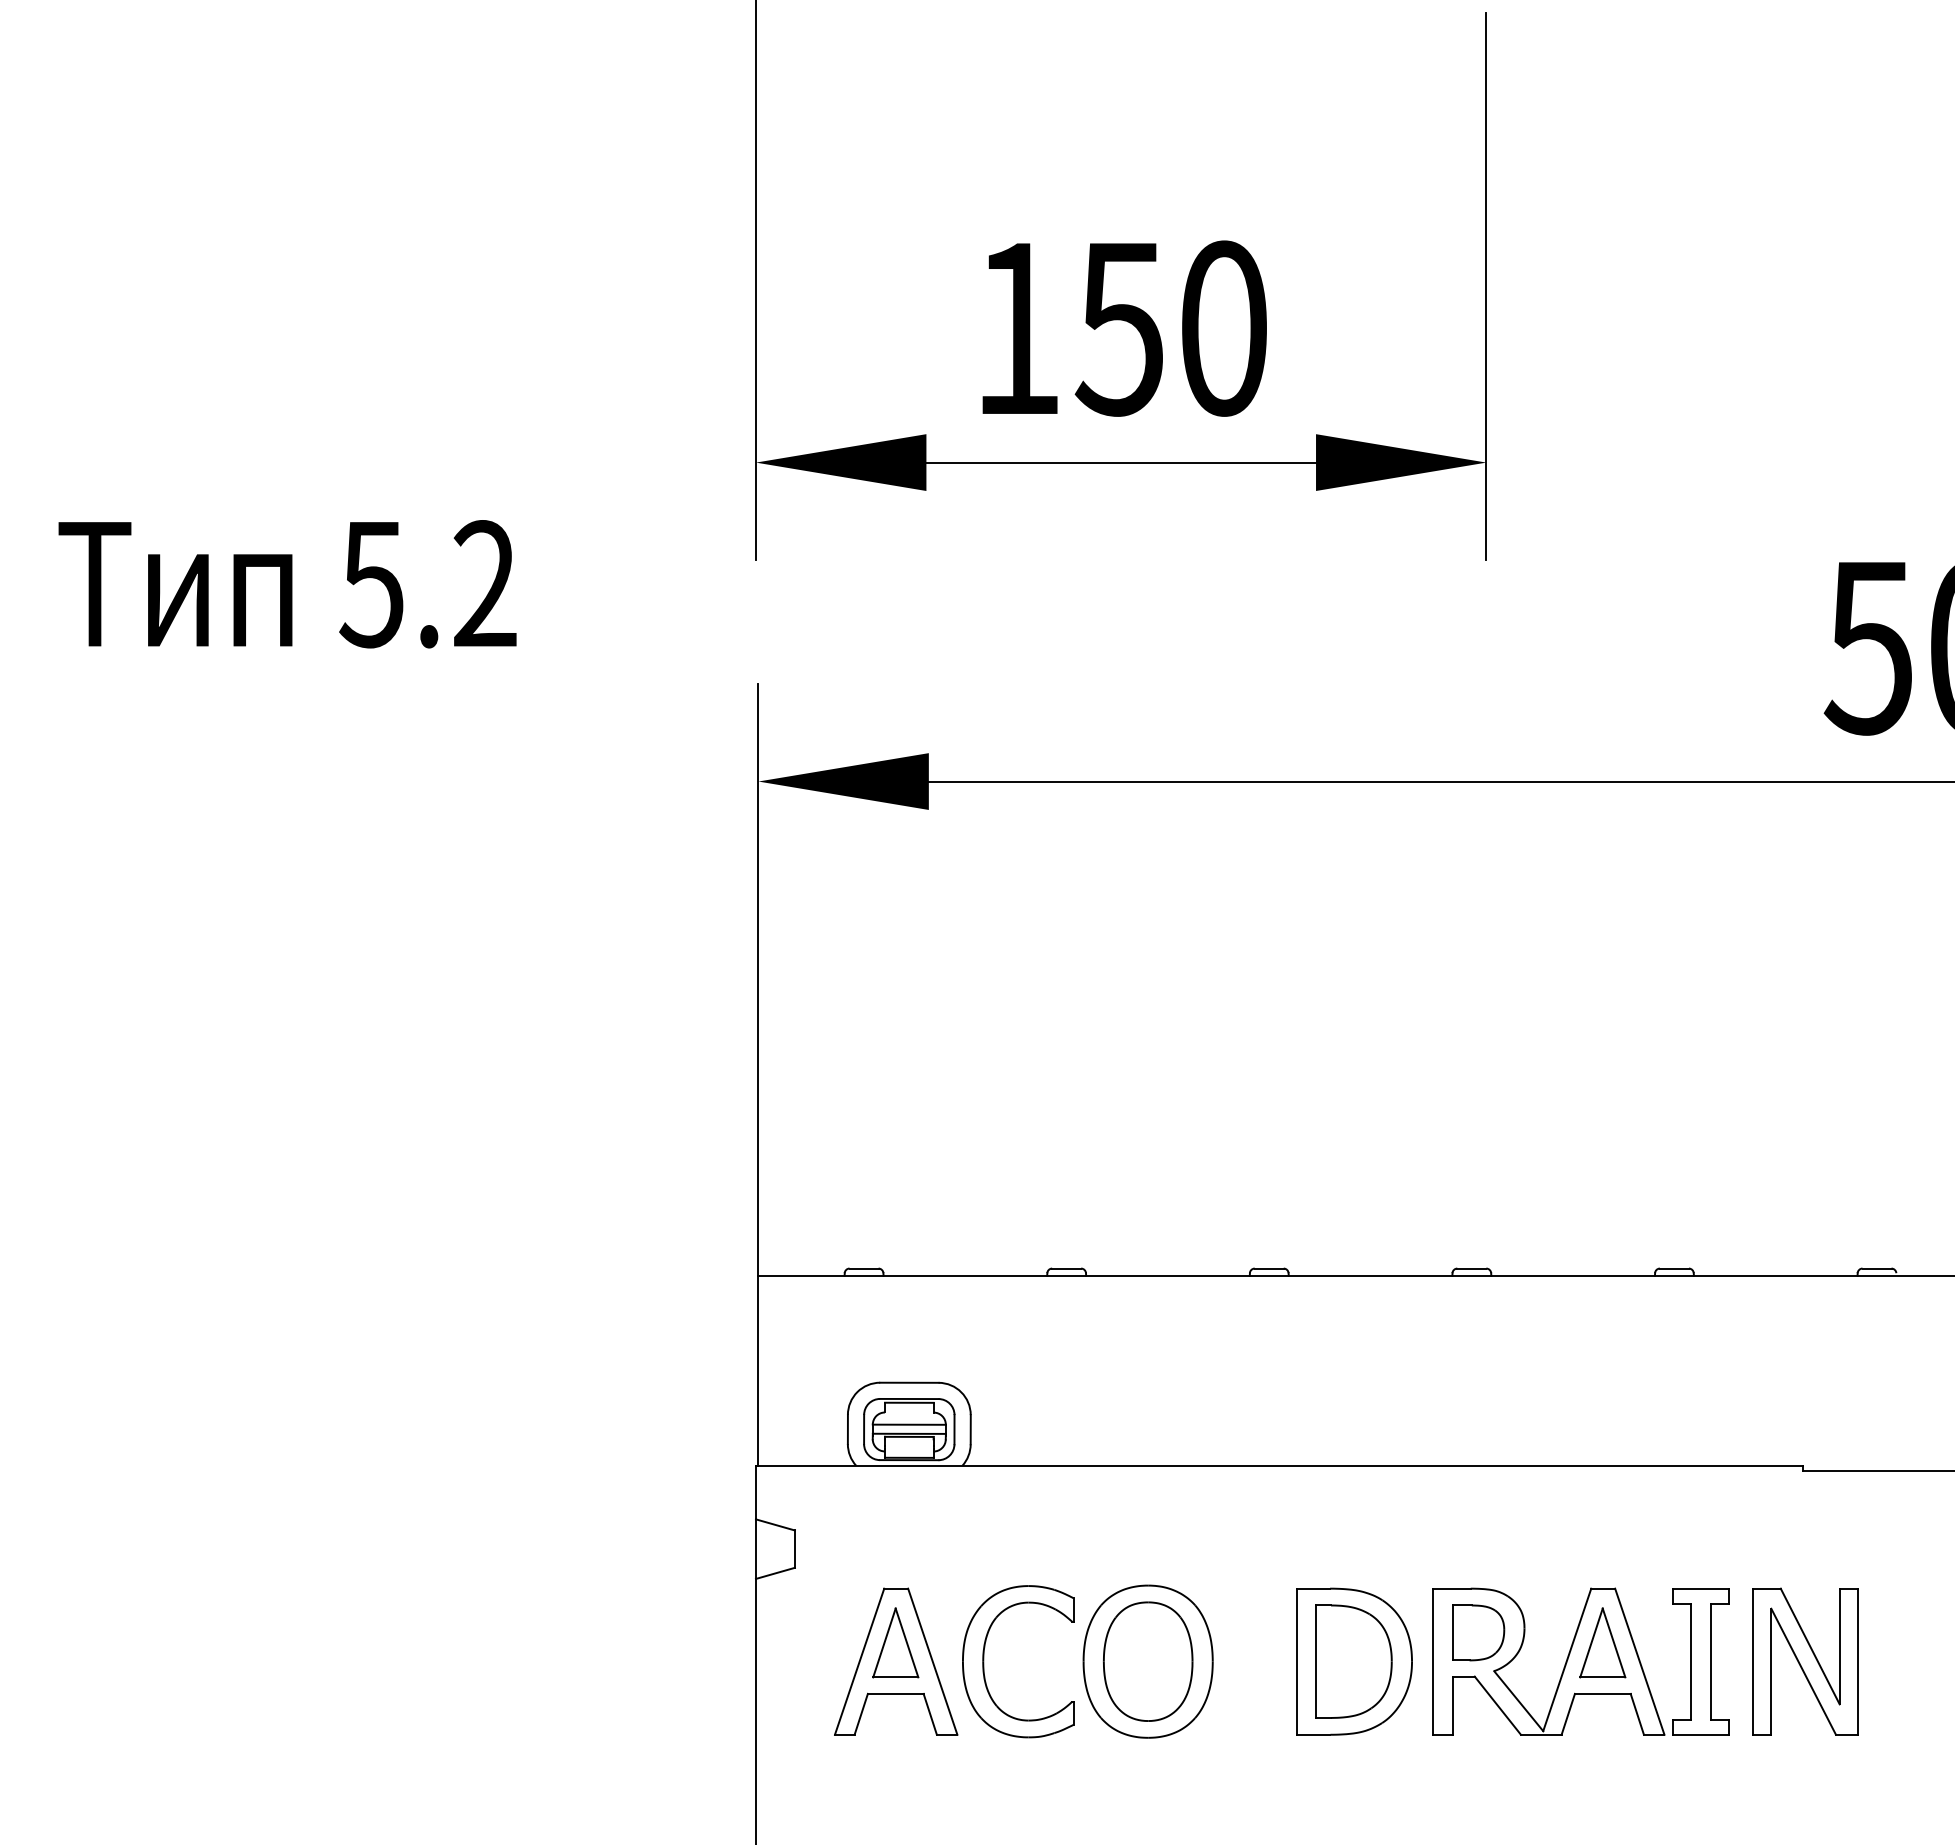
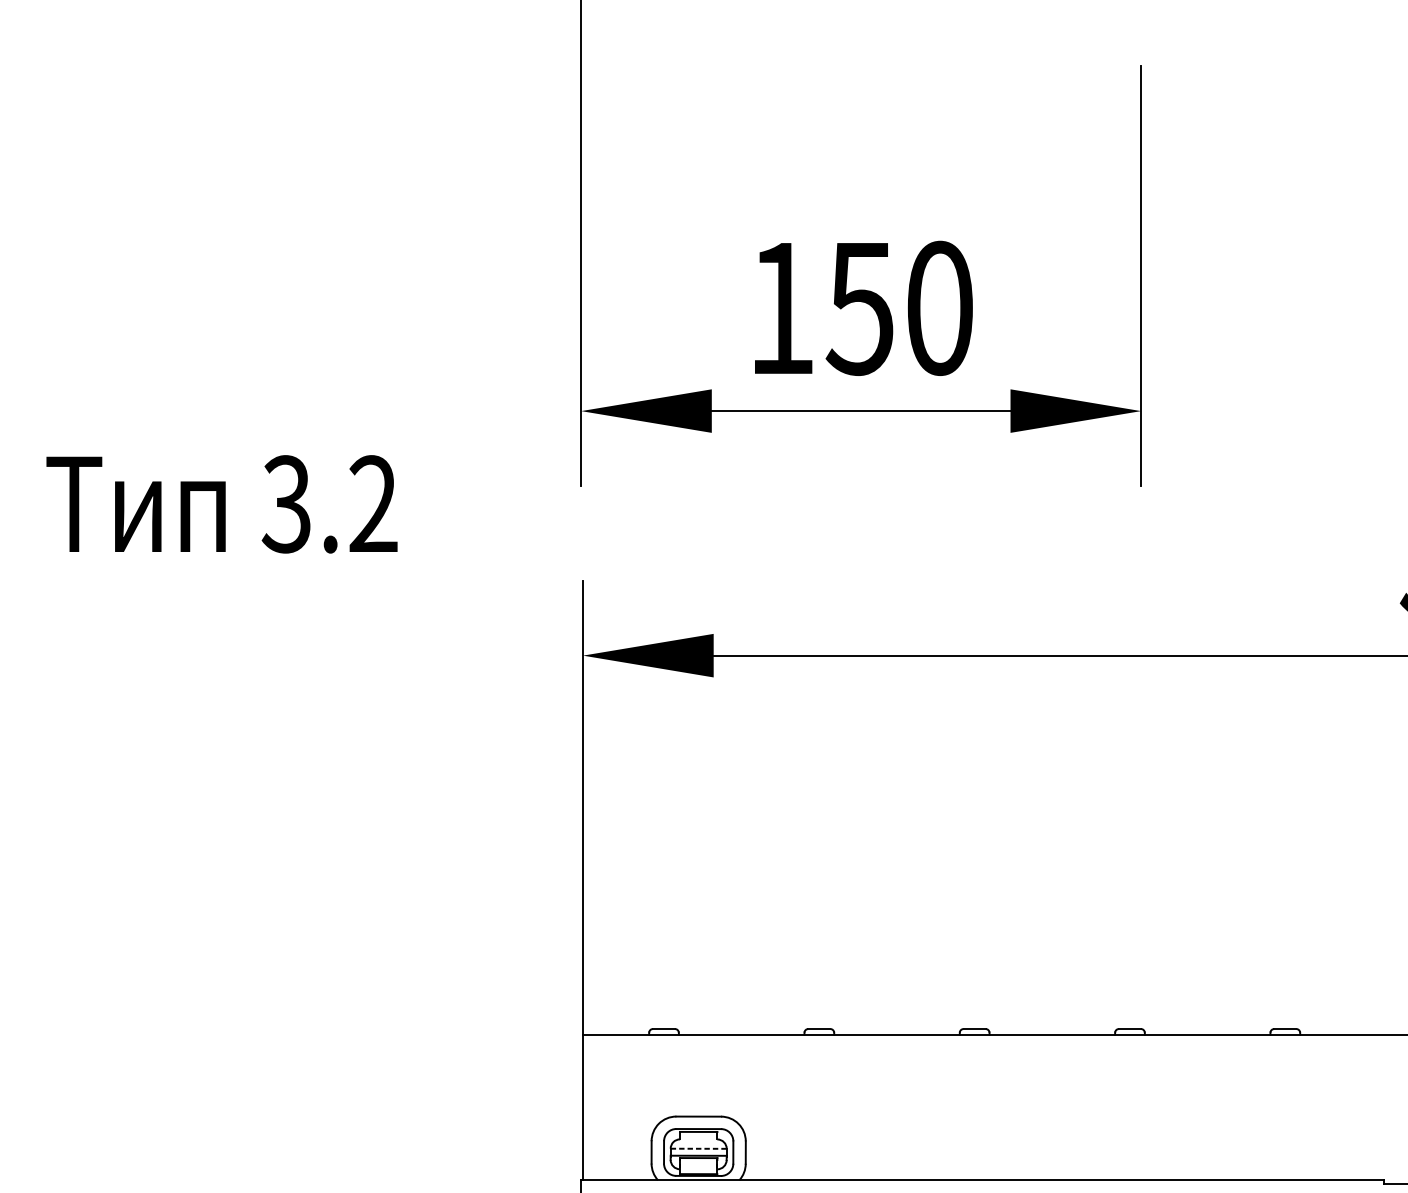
text: (371, 584) -> (286, 504), 5.2 -> 3.2
line: (909, 1424) -> (698, 1148), solid -> dashed

